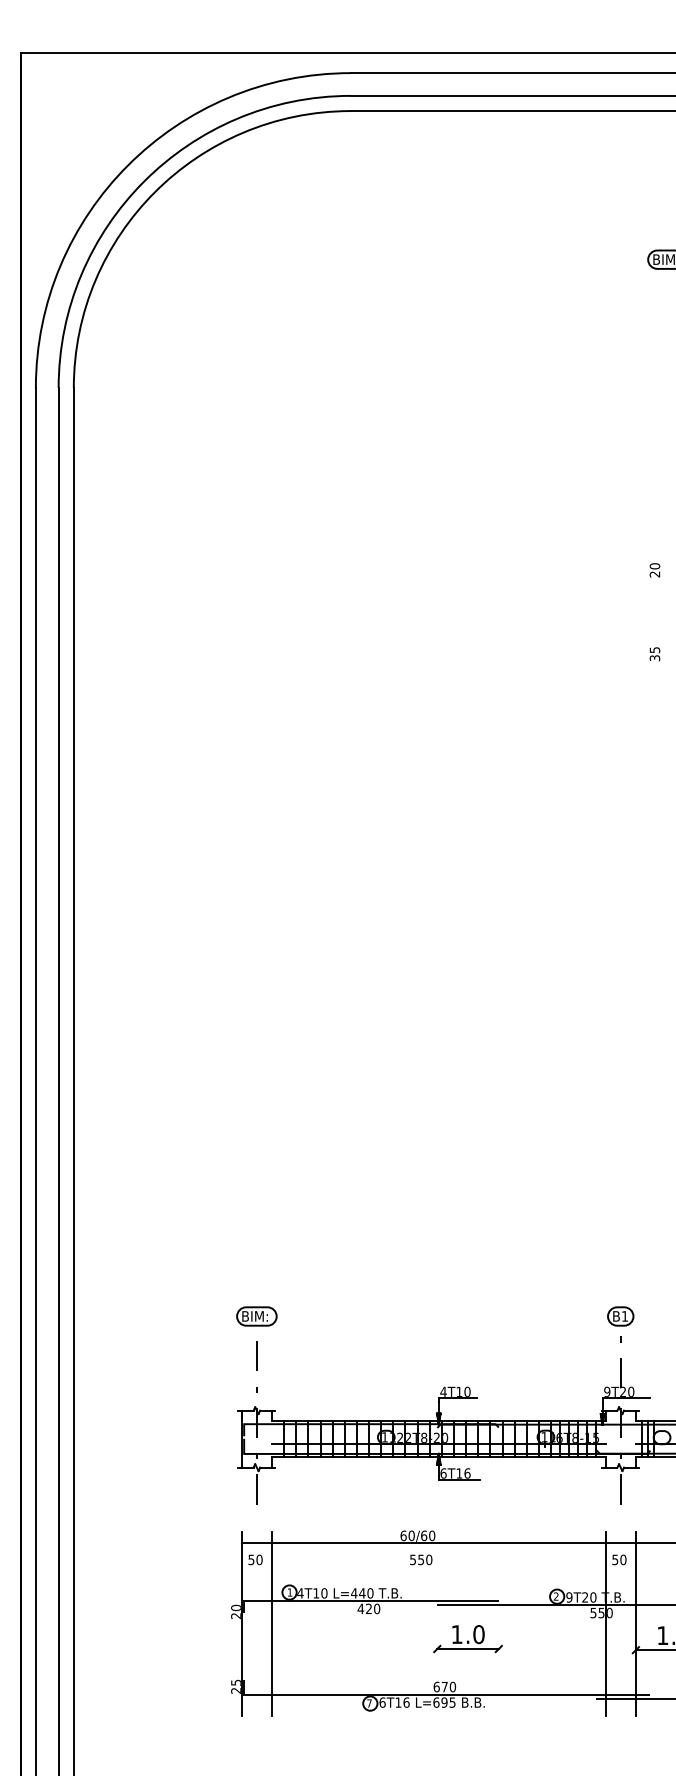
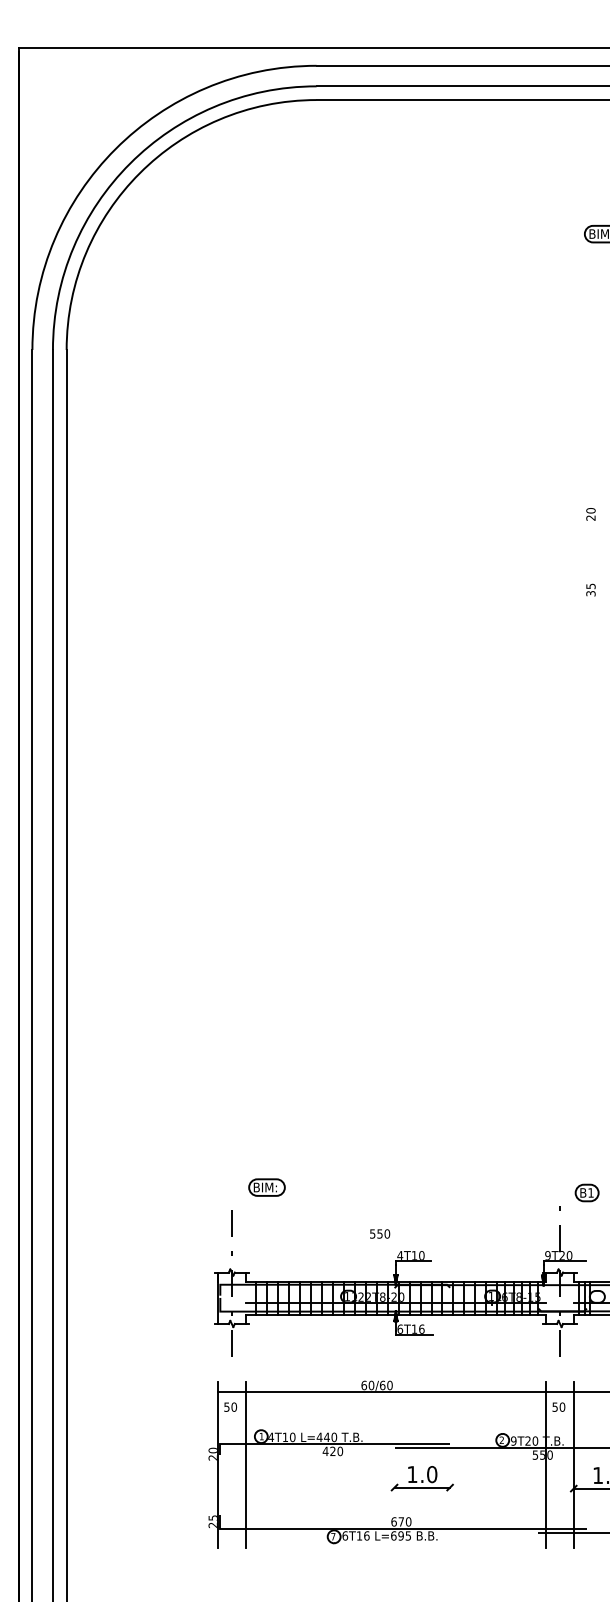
part: (256, 1316) -> (266, 1187), moved
part: (620, 1316) -> (586, 1193), moved
text: (421, 1559) -> (380, 1233), moved

